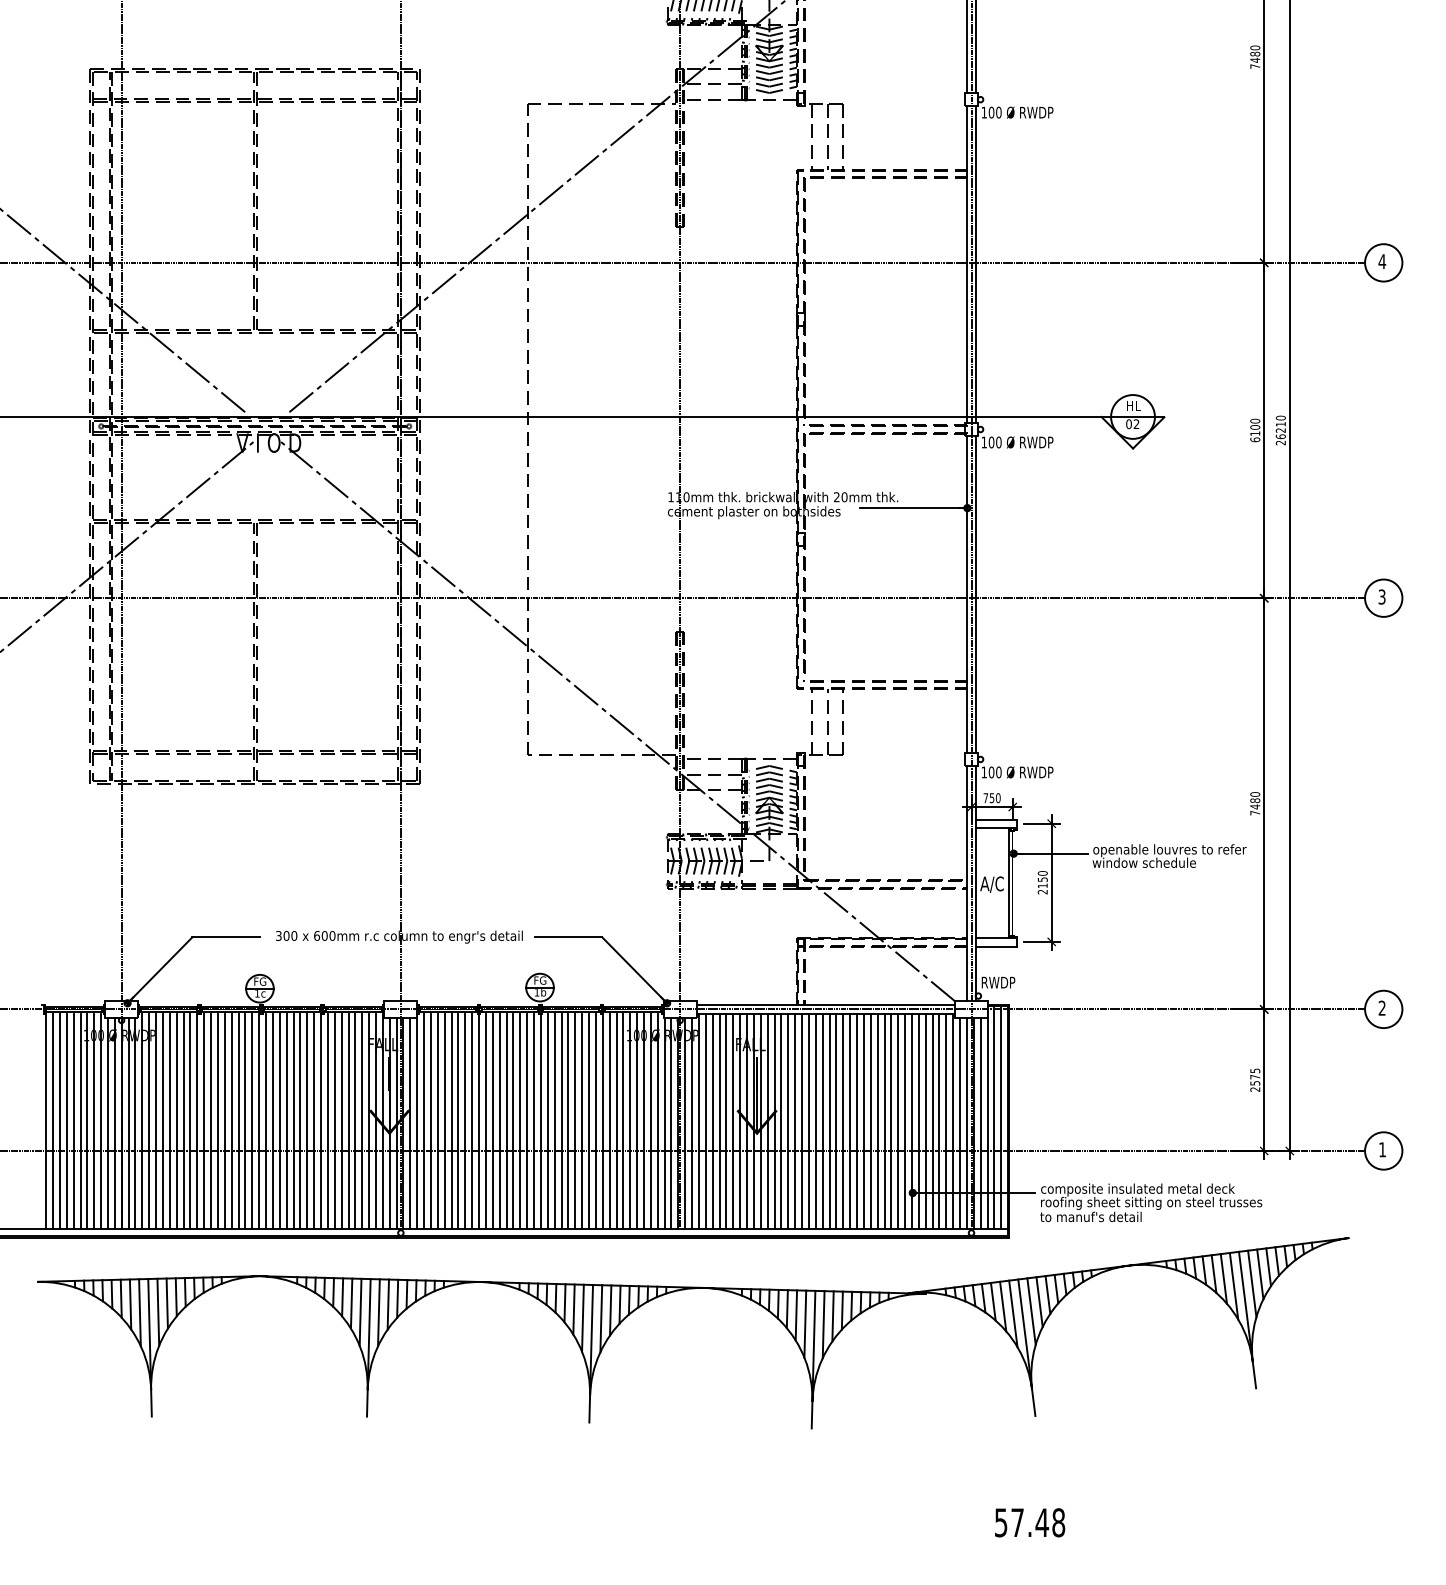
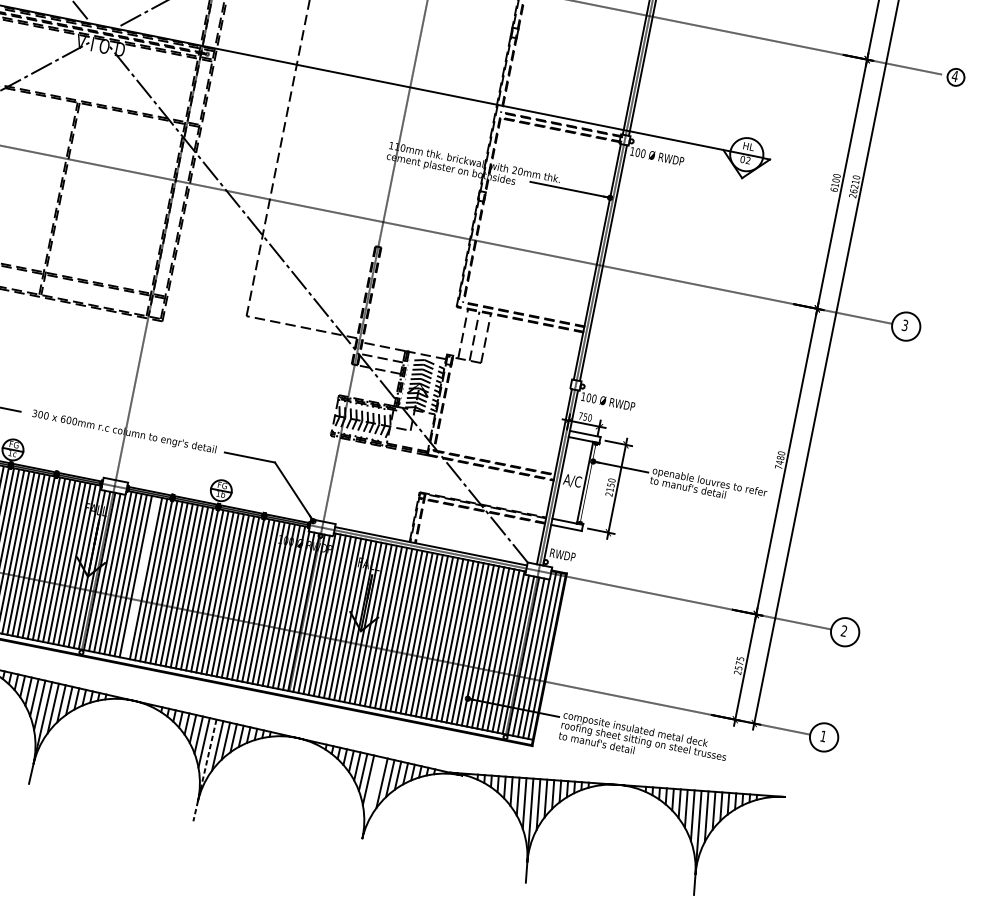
circle: (1383, 262) -> (955, 77), size x0.6
text: (1143, 862) -> (688, 487), window schedule -> to manuf's detail
line: (458, 1121) -> (140, 578), removed
line: (591, 1353) -> (205, 770), solid -> dashed
line: (813, 1359) -> (369, 807), removed

